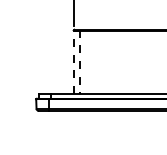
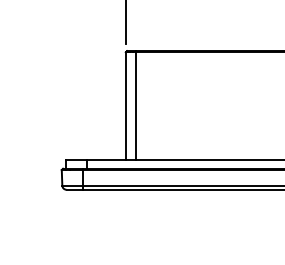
line: (73, 62) -> (125, 106), dashed -> solid
line: (79, 62) -> (135, 106), dashed -> solid

